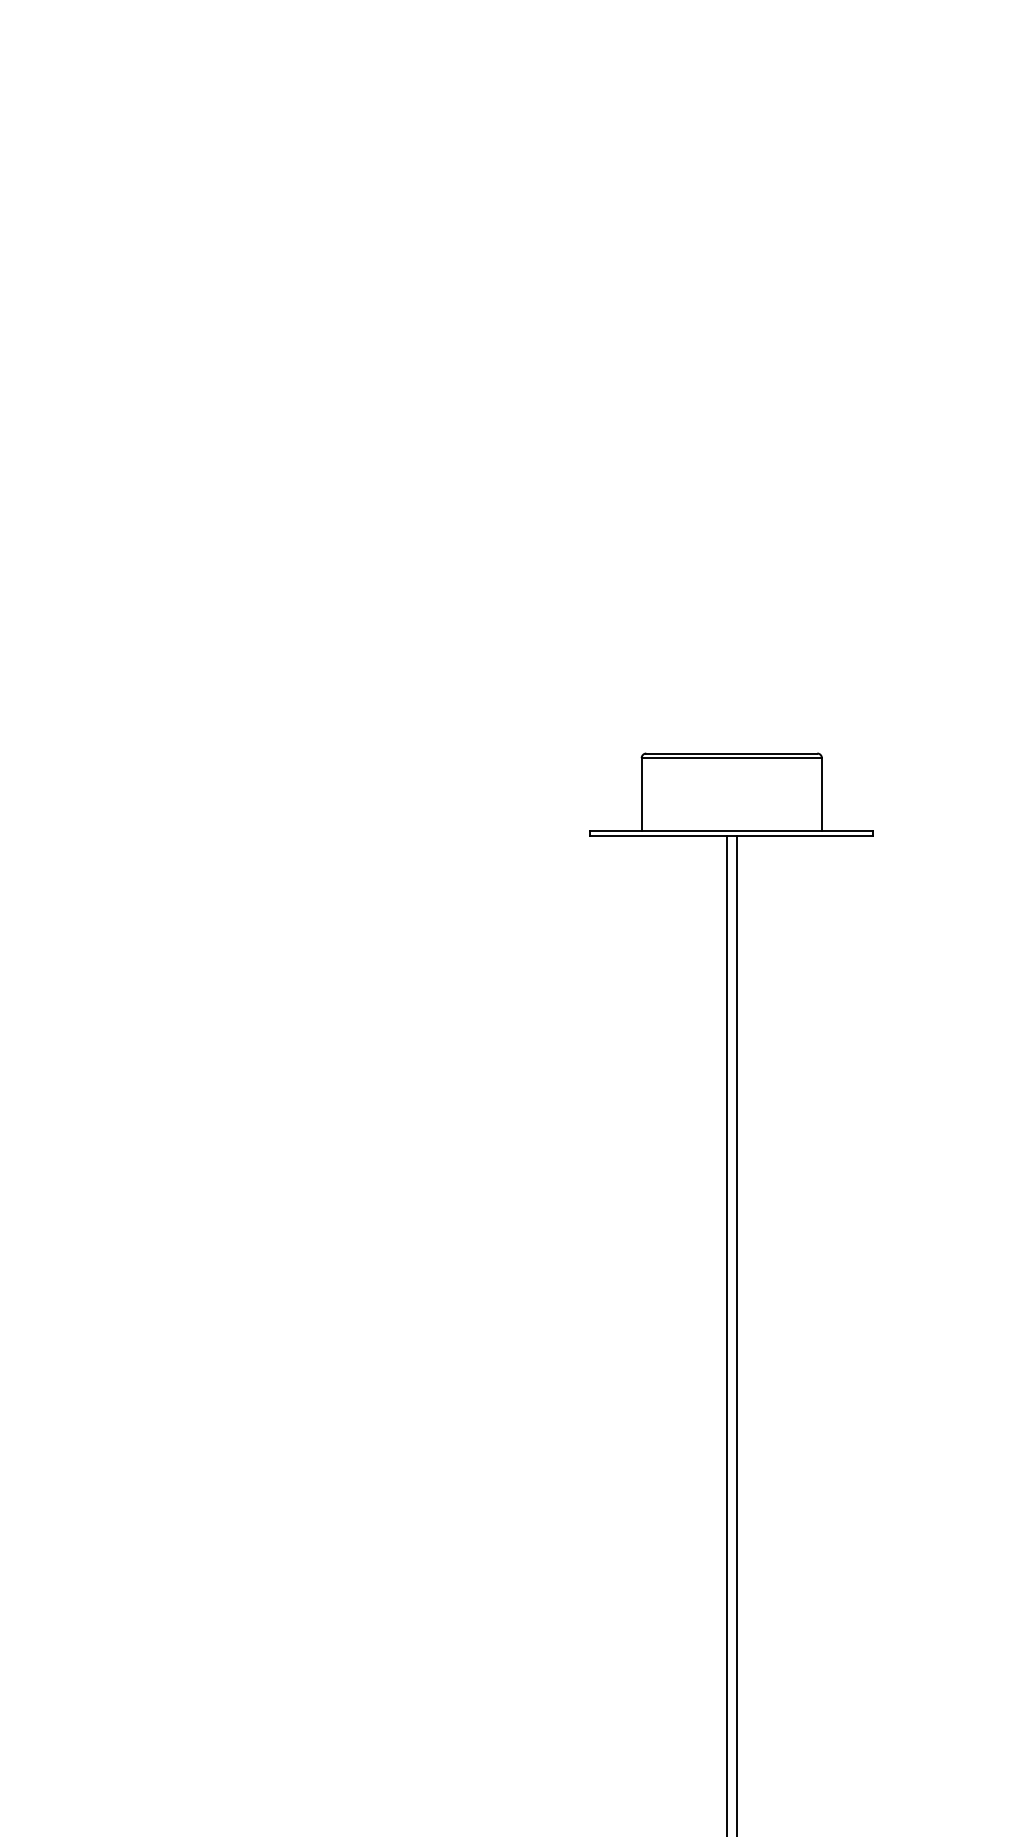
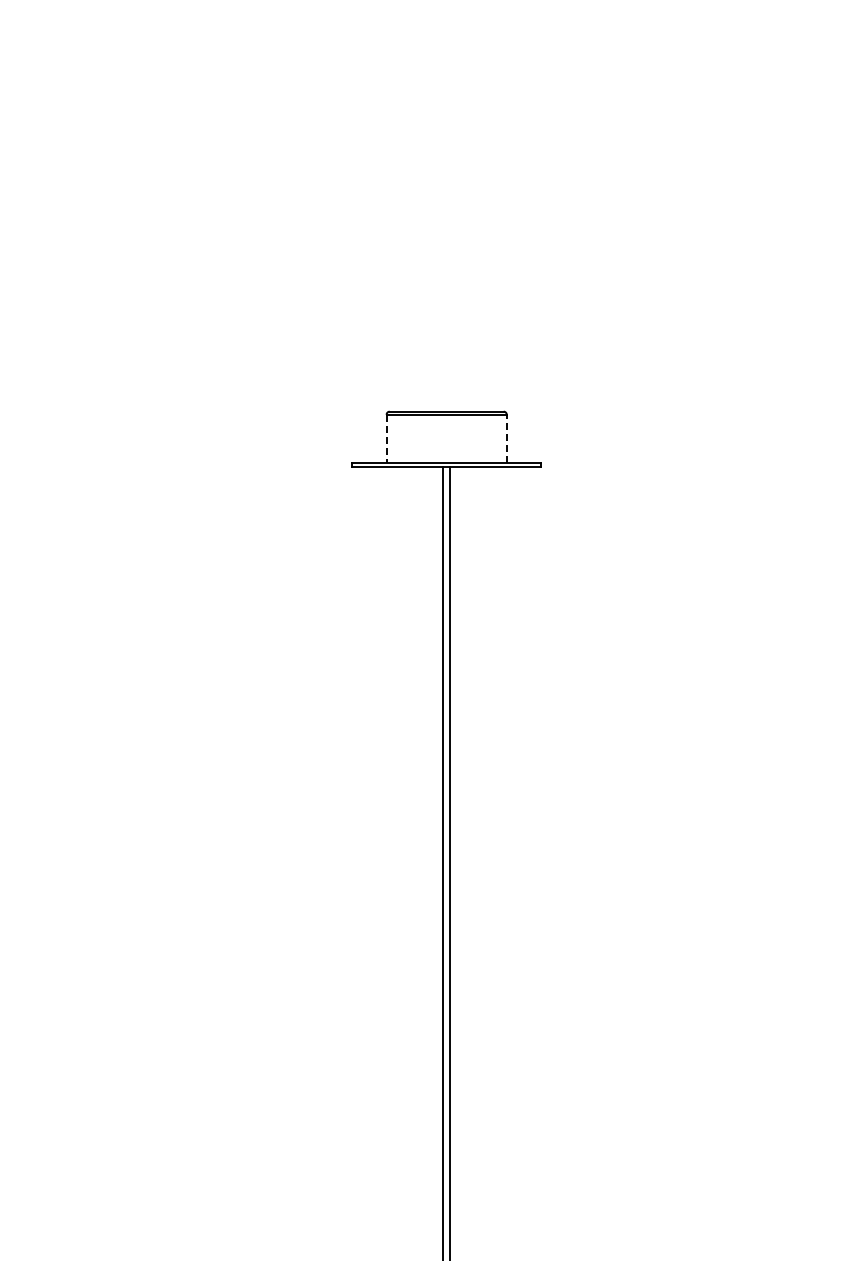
line: (821, 793) -> (506, 438), solid -> dashed
line: (641, 795) -> (386, 439), solid -> dashed

